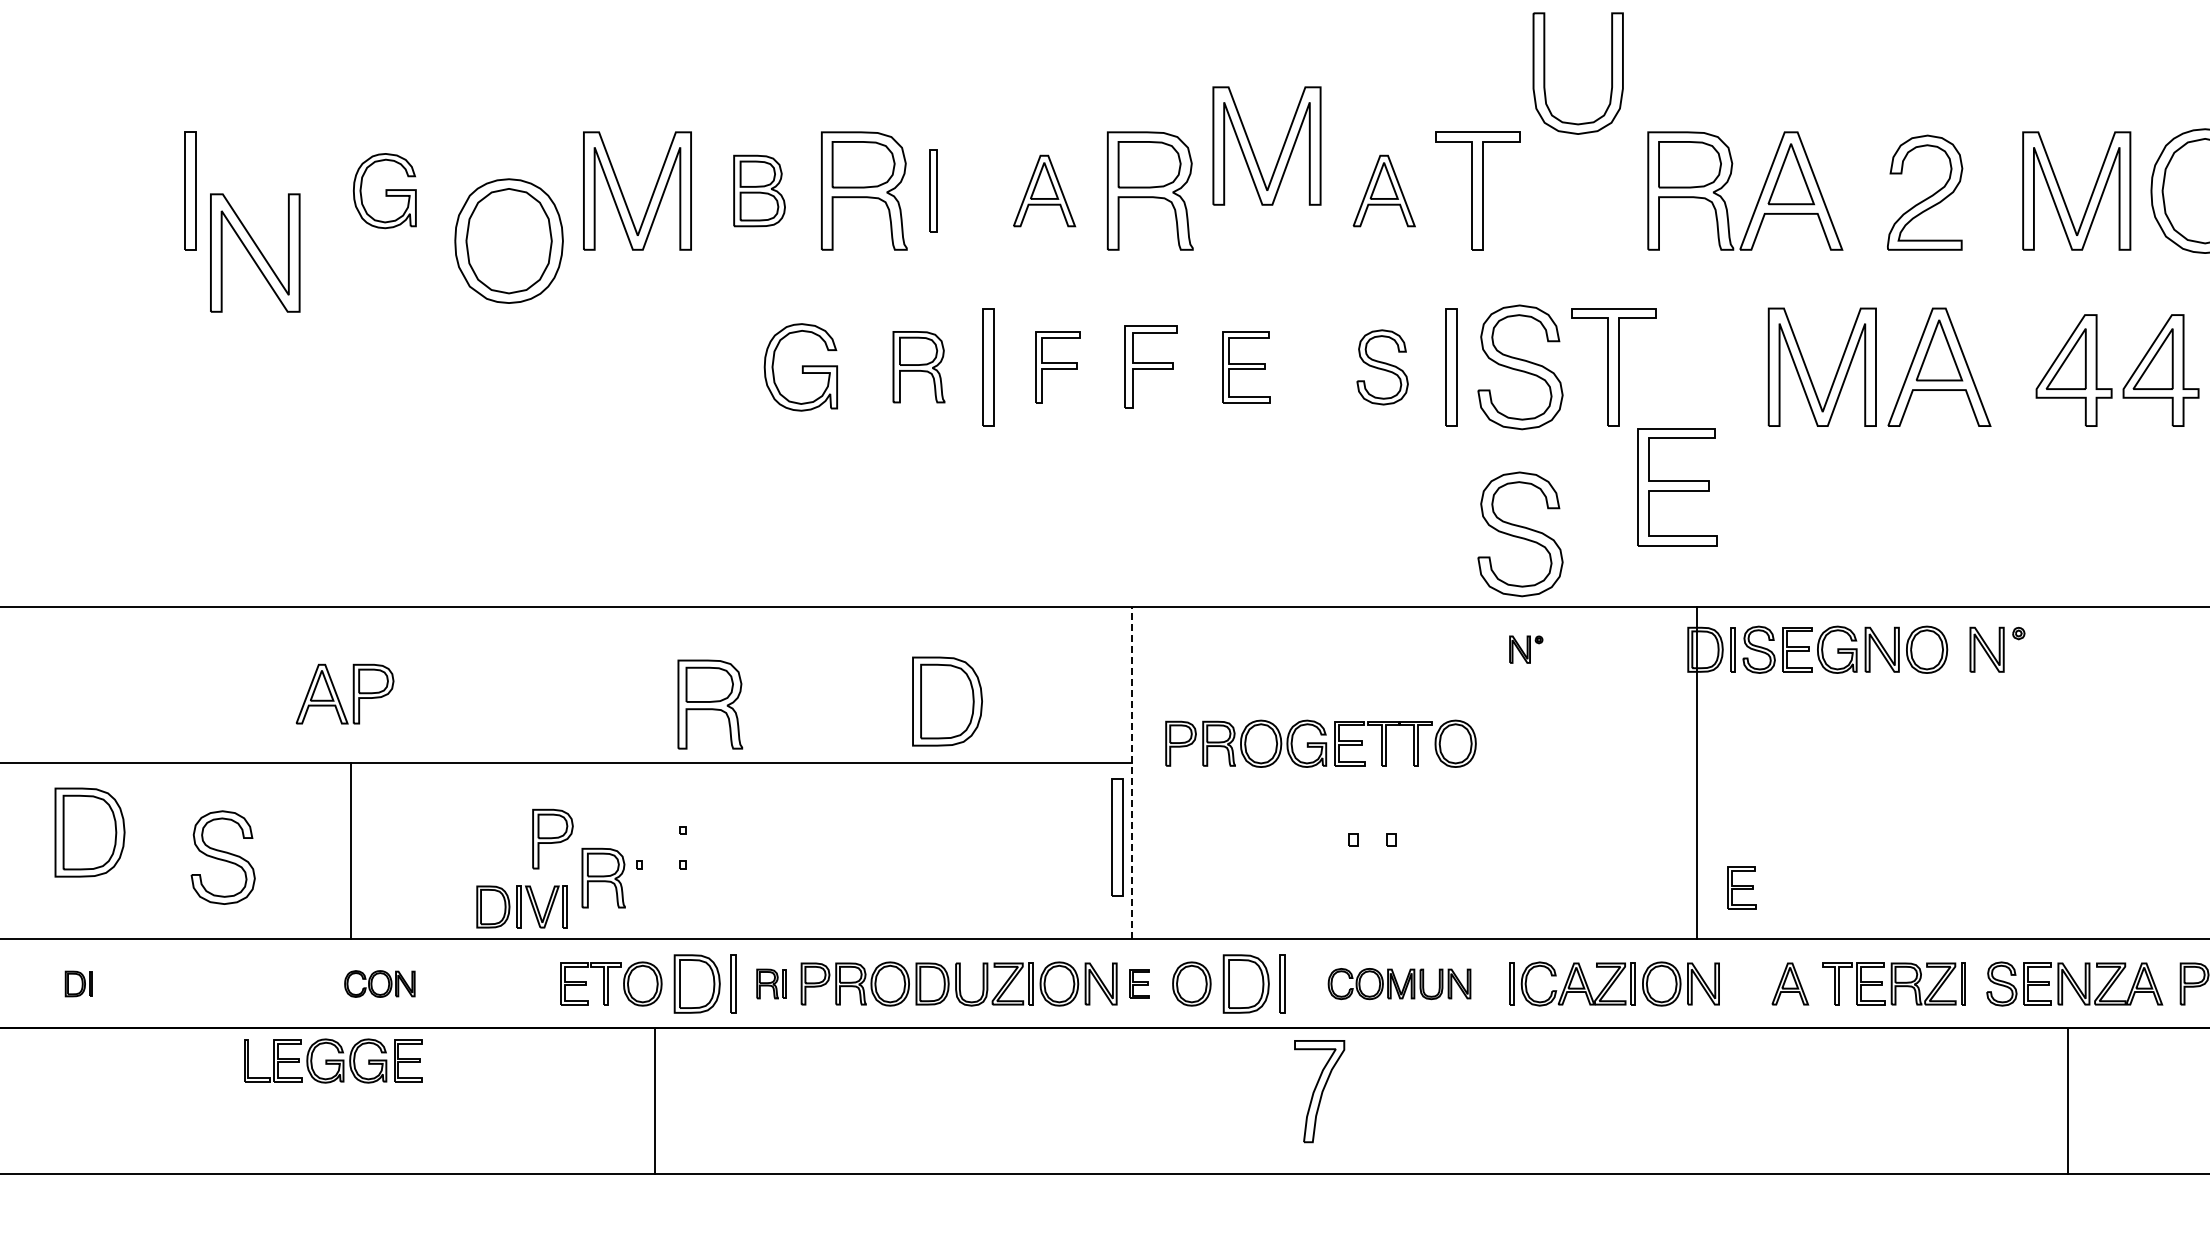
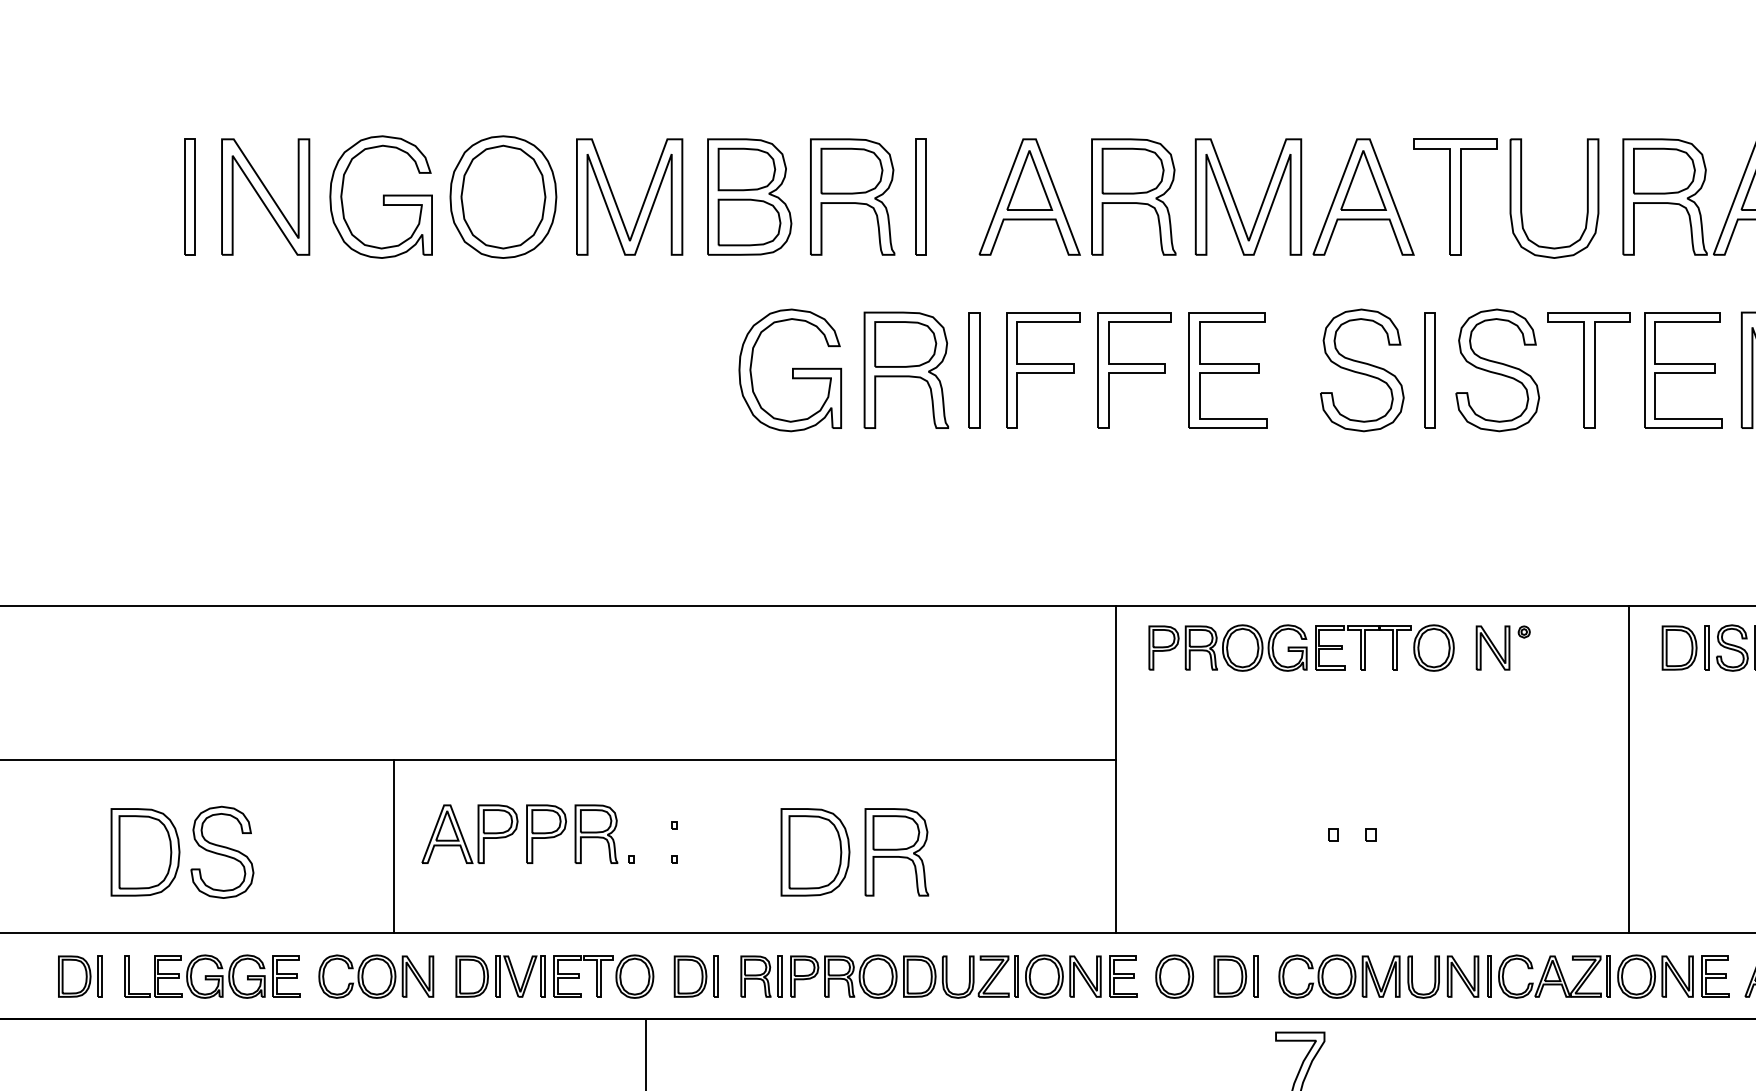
part: (1545, 73) -> (1522, 198), moved
part: (1253, 150) -> (1235, 201), moved
part: (384, 190) -> (380, 196), size x1.67
part: (759, 190) -> (749, 196), size x1.67
part: (933, 190) -> (920, 196), size x1.43
part: (1044, 190) -> (1029, 196), size x1.67
part: (1384, 190) -> (1364, 196), size x1.67
part: (508, 240) -> (502, 196), moved
part: (255, 252) -> (265, 196), moved
part: (918, 366) -> (905, 369), size x1.67
part: (800, 367) -> (789, 370), size x1.43
part: (1057, 367) -> (1042, 370), size x1.67
part: (1150, 367) -> (1133, 370), size x1.43
part: (1246, 367) -> (1228, 370), size x1.67
part: (1382, 367) -> (1362, 370), size x1.67
part: (1677, 487) -> (1683, 370), moved
part: (1520, 534) -> (1497, 534), removed
part: (1526, 649) -> (1503, 647), size x1.67
part: (338, 696) -> (463, 836), moved
part: (947, 701) -> (815, 852), moved
part: (710, 704) -> (897, 852), moved
part: (1320, 743) -> (1301, 647), moved
line: (1131, 773) -> (1115, 769), dashed -> solid
line: (1696, 773) -> (1628, 769), moved
part: (89, 832) -> (144, 852), moved
part: (1117, 837) -> (1101, 832), removed
line: (350, 851) -> (393, 846), moved
part: (603, 877) -> (596, 833), moved
part: (1741, 887) -> (1714, 976), moved
part: (521, 906) -> (499, 976), moved
part: (78, 983) -> (80, 976), size x1.67
part: (379, 983) -> (376, 976), size x1.67
part: (704, 983) -> (695, 976), size x0.71
part: (771, 983) -> (761, 976), size x1.43
part: (1139, 983) -> (1123, 976), size x1.43
part: (1253, 983) -> (1235, 976), size x0.71
part: (1399, 983) -> (1378, 976), size x1.43
part: (333, 1060) -> (212, 976), moved

